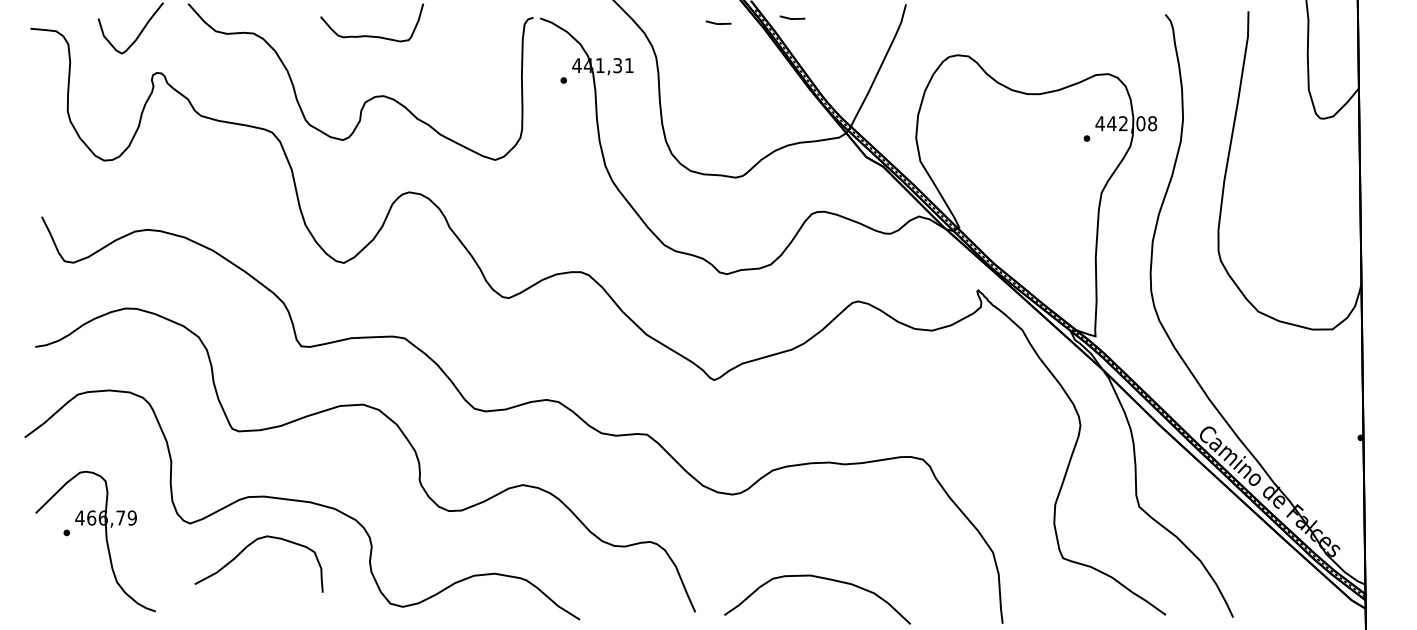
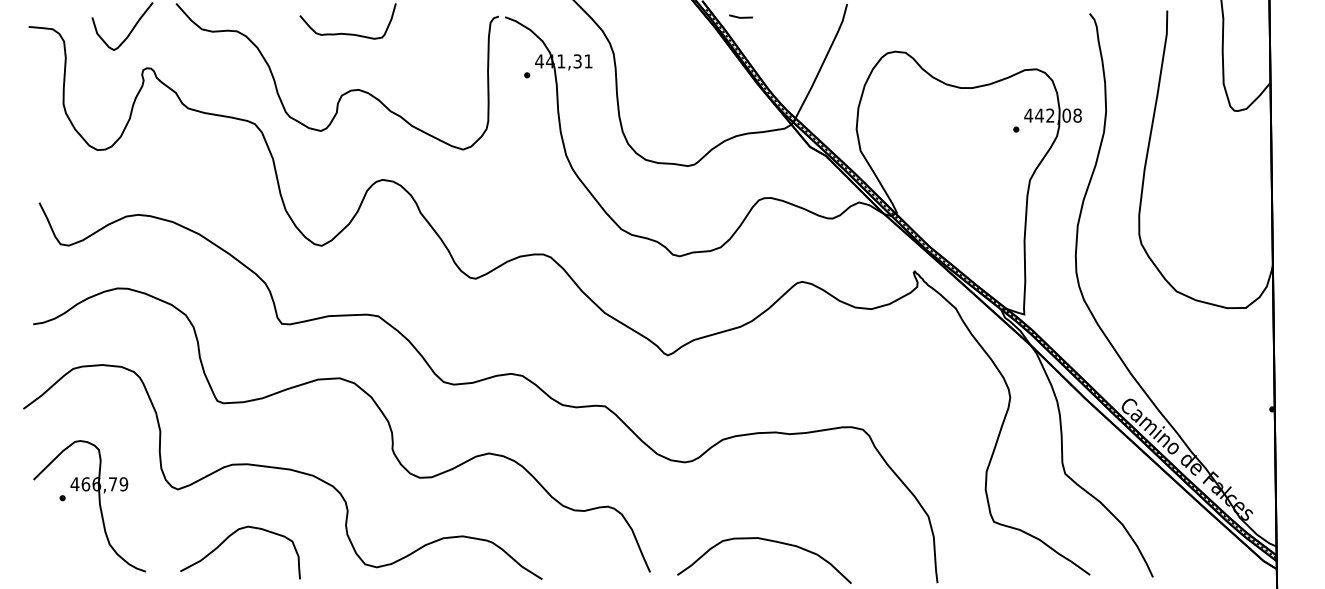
line: (718, 23) -> (671, 22), removed
curve: (245, 549) -> (227, 538), moved

